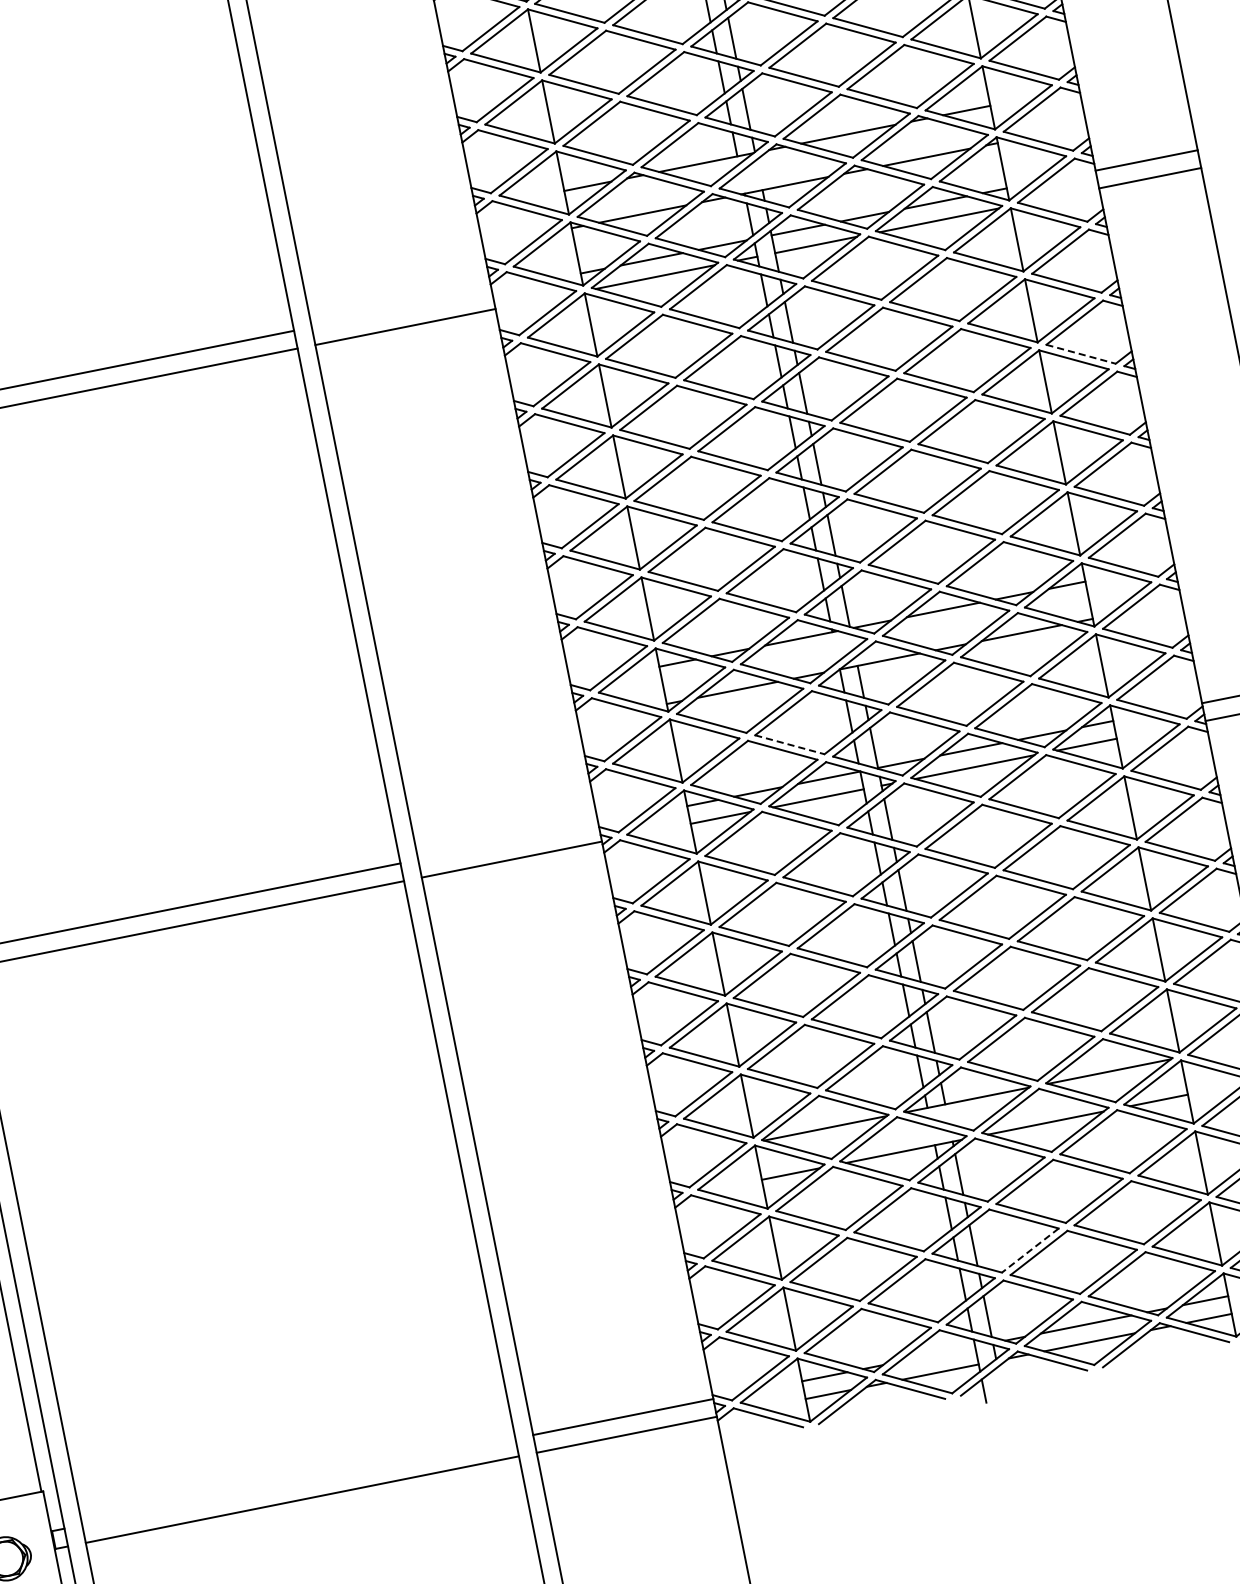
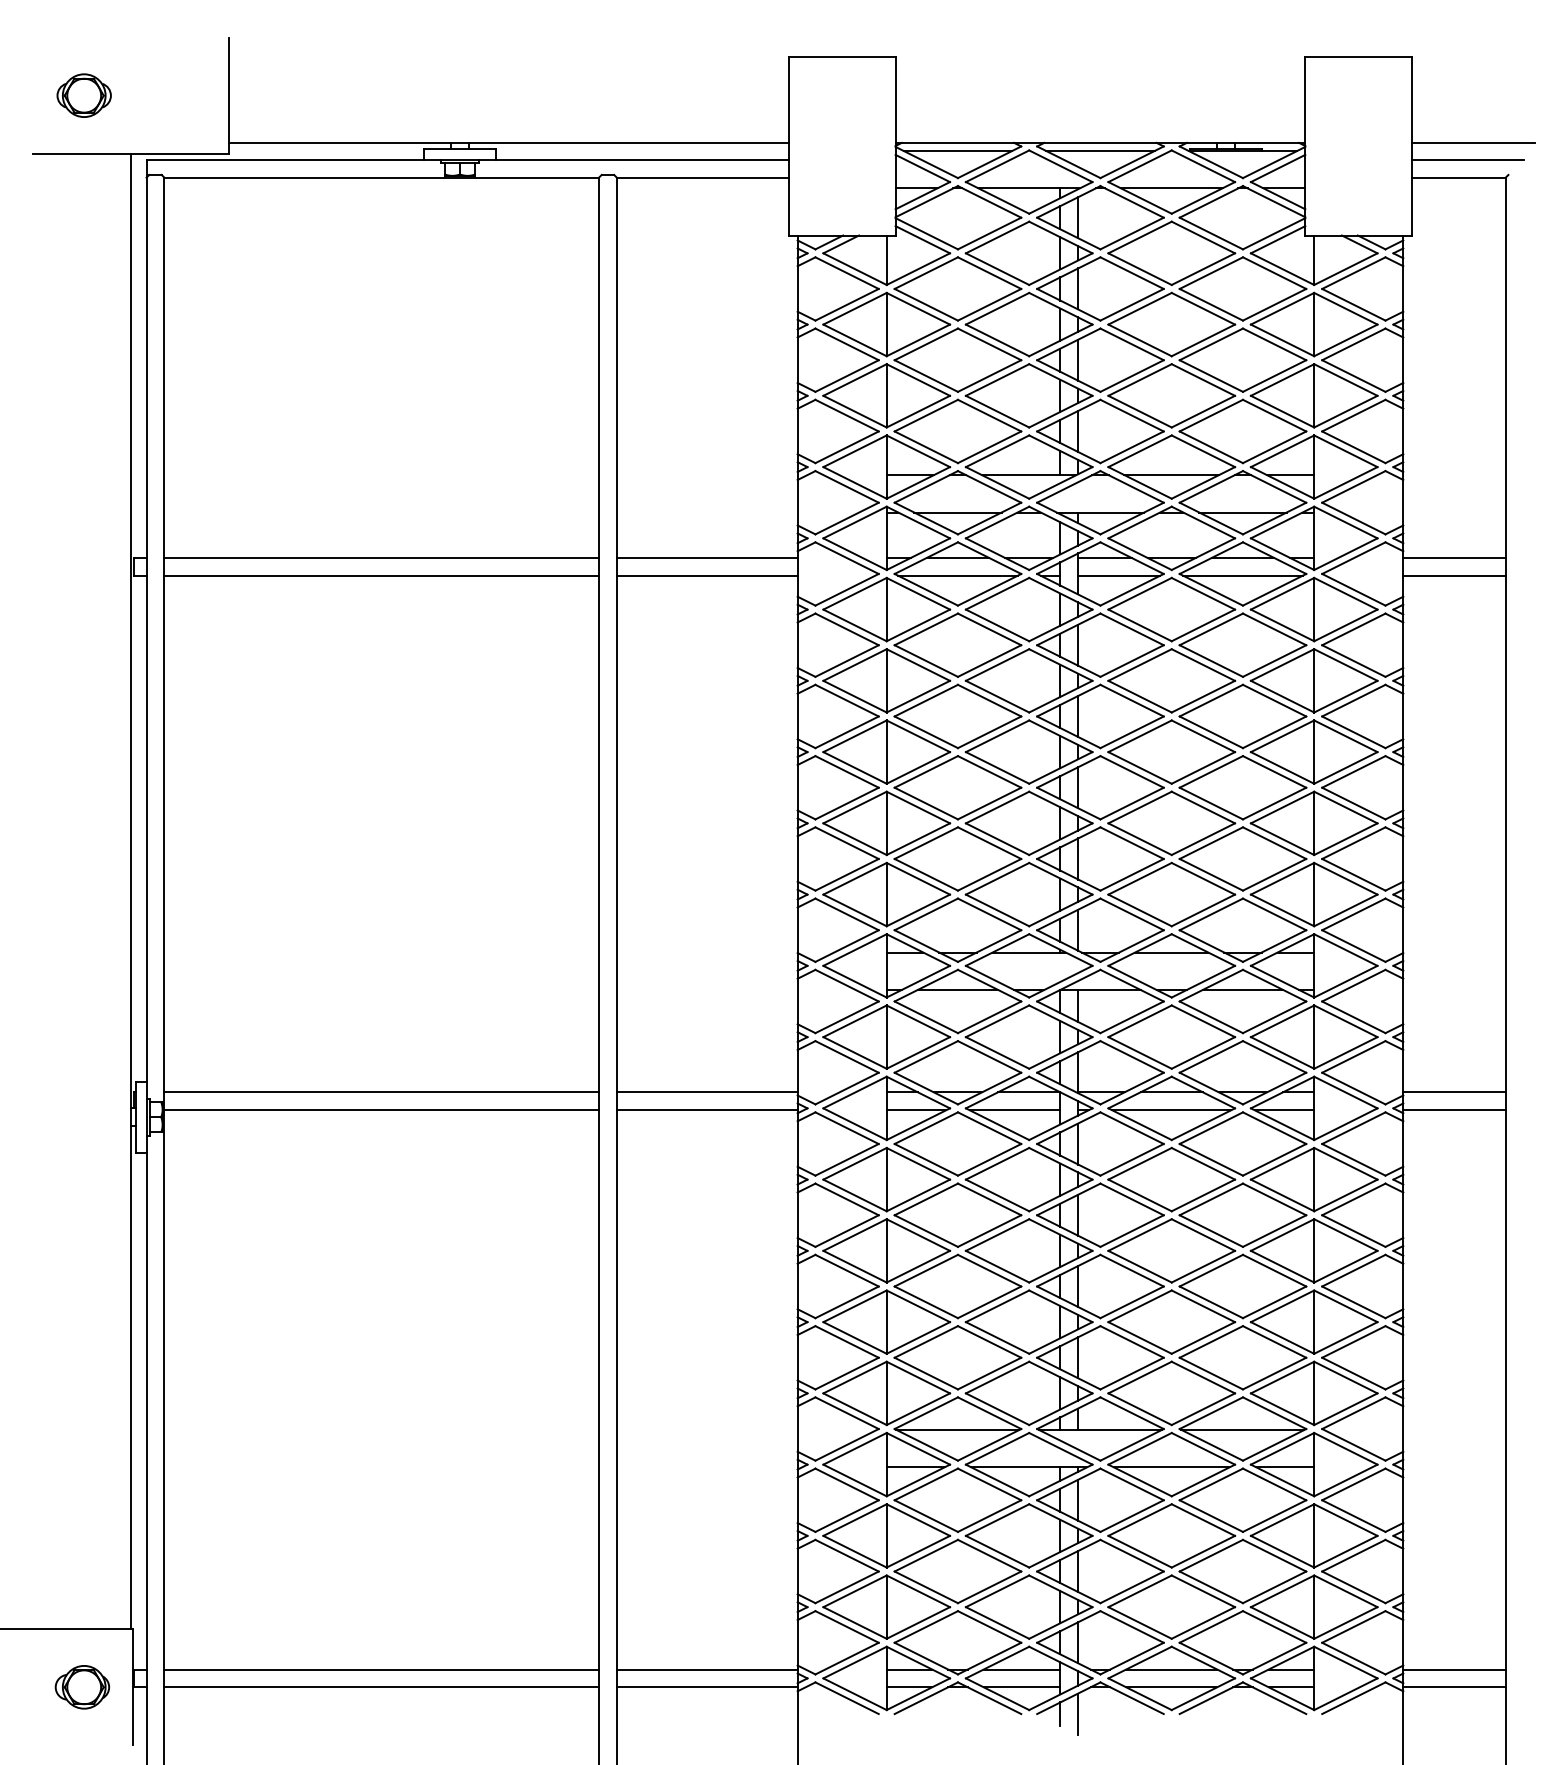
line: (401, 308) -> (706, 557), added
line: (1081, 354) -> (1354, 732), dashed -> solid
line: (790, 745) -> (998, 1053), dashed -> solid
line: (507, 842) -> (706, 1092), added
line: (1029, 1250) -> (1131, 1587), dashed -> solid
line: (936, 1354) -> (1021, 1669), added
line: (1002, 1386) -> (1078, 1713), added
line: (298, 1481) -> (381, 1669), added

